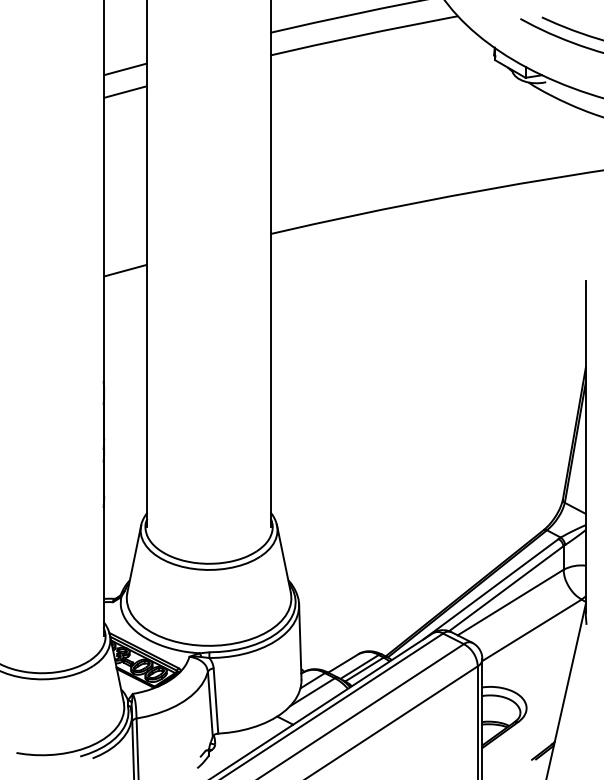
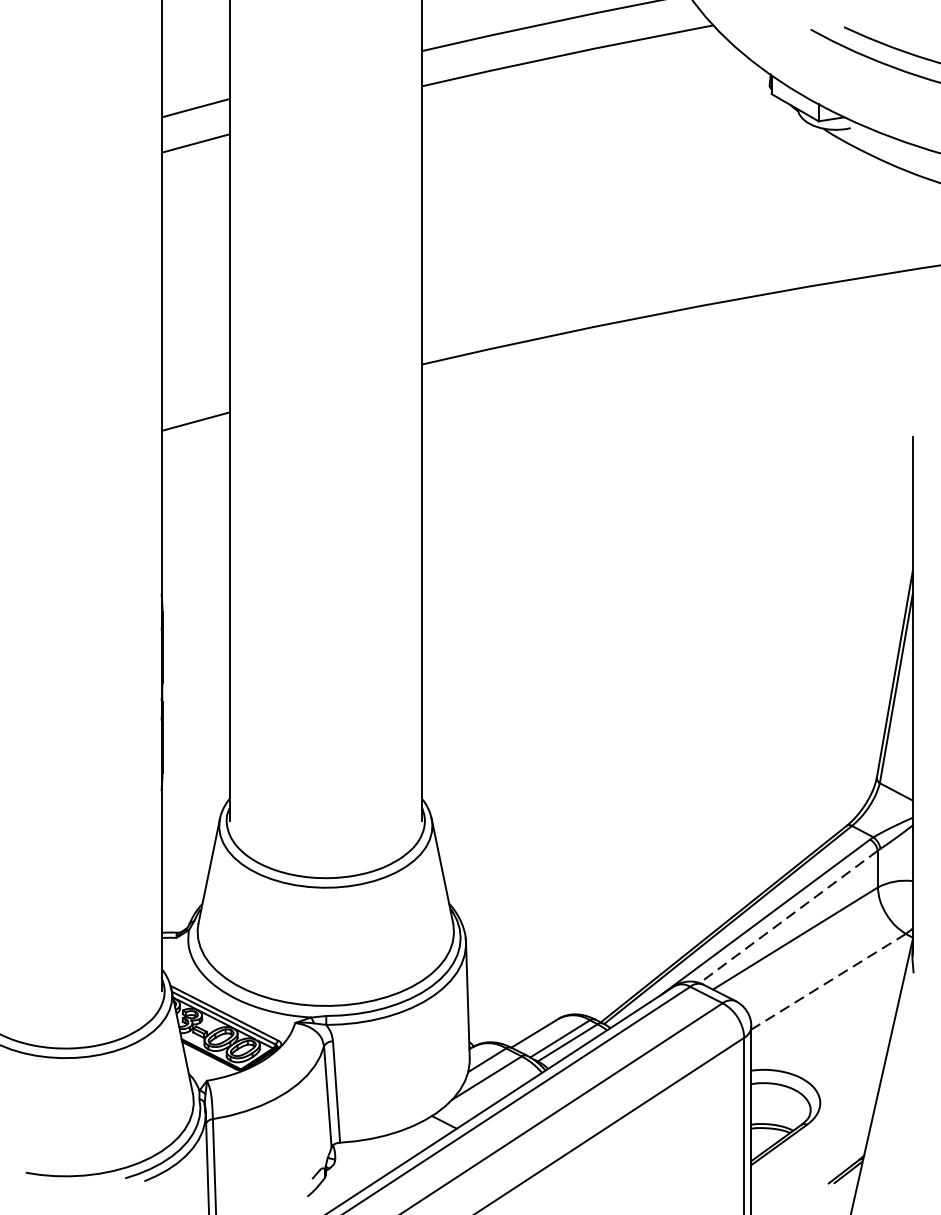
line: (505, 588) -> (787, 916), solid -> dashed
line: (531, 630) -> (827, 982), solid -> dashed

